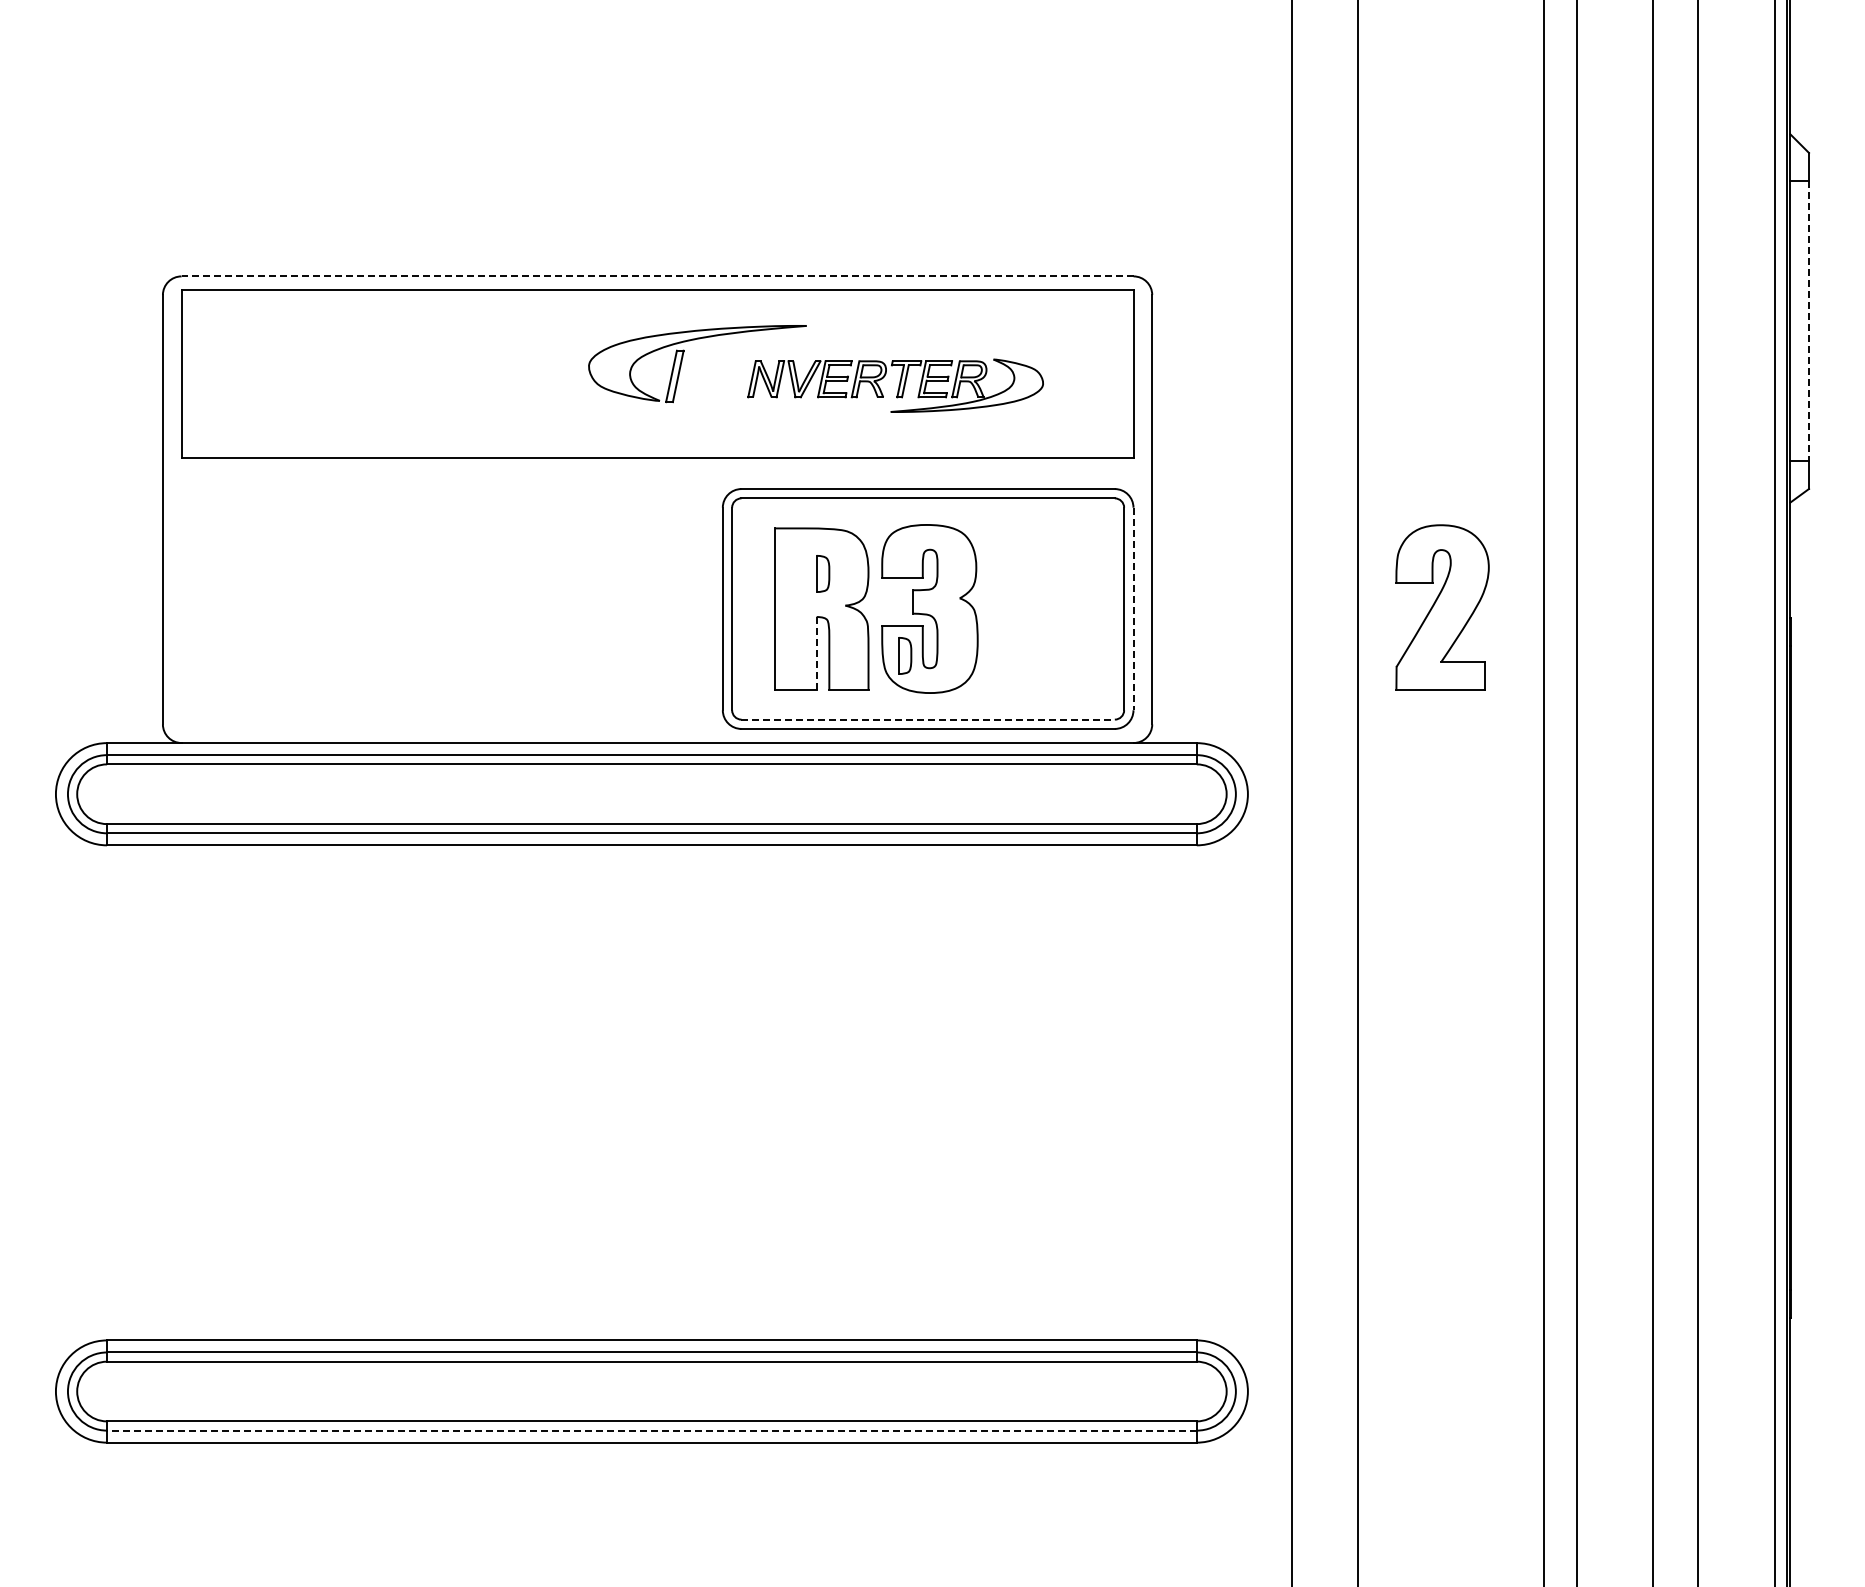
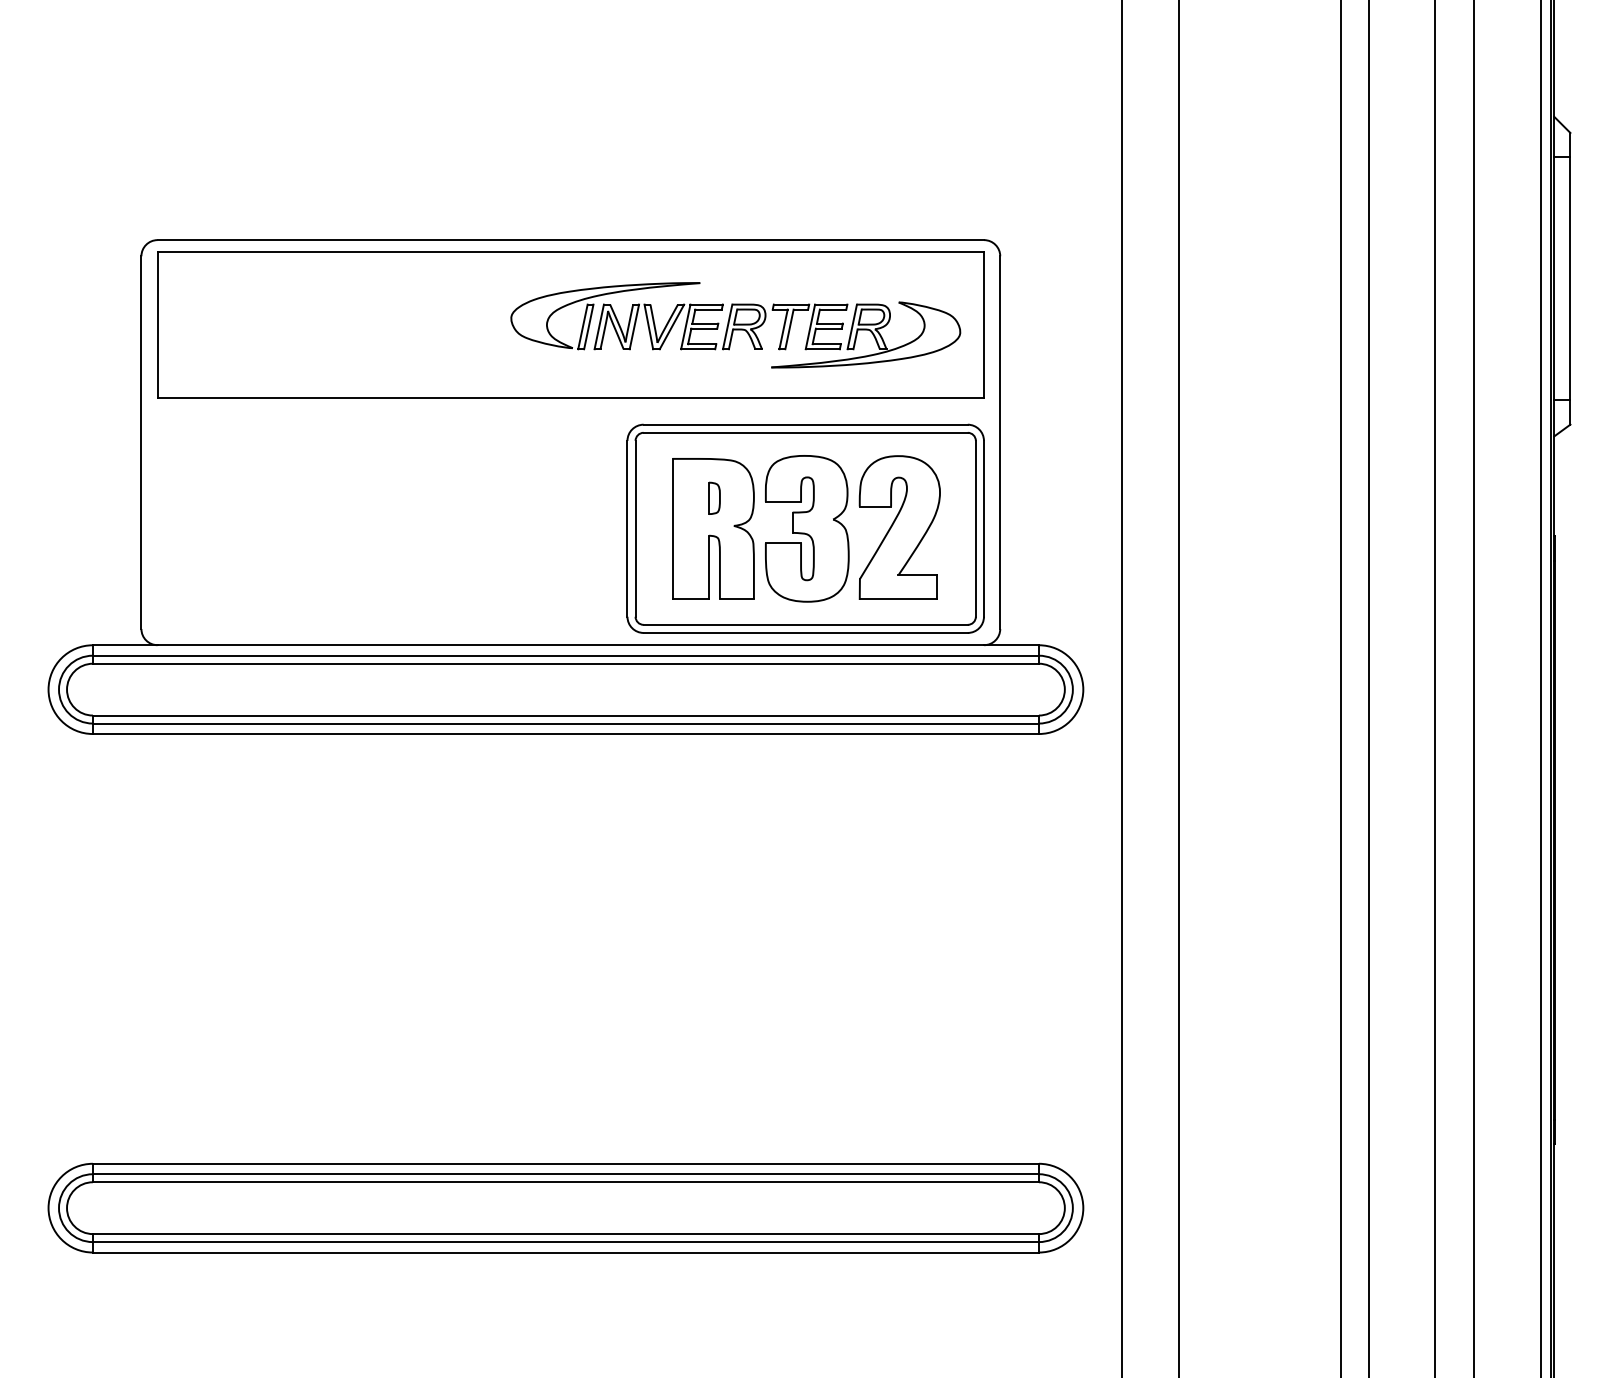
line: (657, 276) -> (570, 240), dashed -> solid
line: (1809, 320) -> (1570, 278), dashed -> solid
part: (895, 385) -> (777, 334), size x1.43
part: (1442, 607) -> (899, 527), moved
line: (1133, 609) -> (983, 529), dashed -> solid
line: (816, 653) -> (708, 567), dashed -> solid
part: (905, 655) -> (786, 569), removed
line: (928, 719) -> (806, 624), dashed -> solid
line: (651, 1430) -> (565, 1241), dashed -> solid

